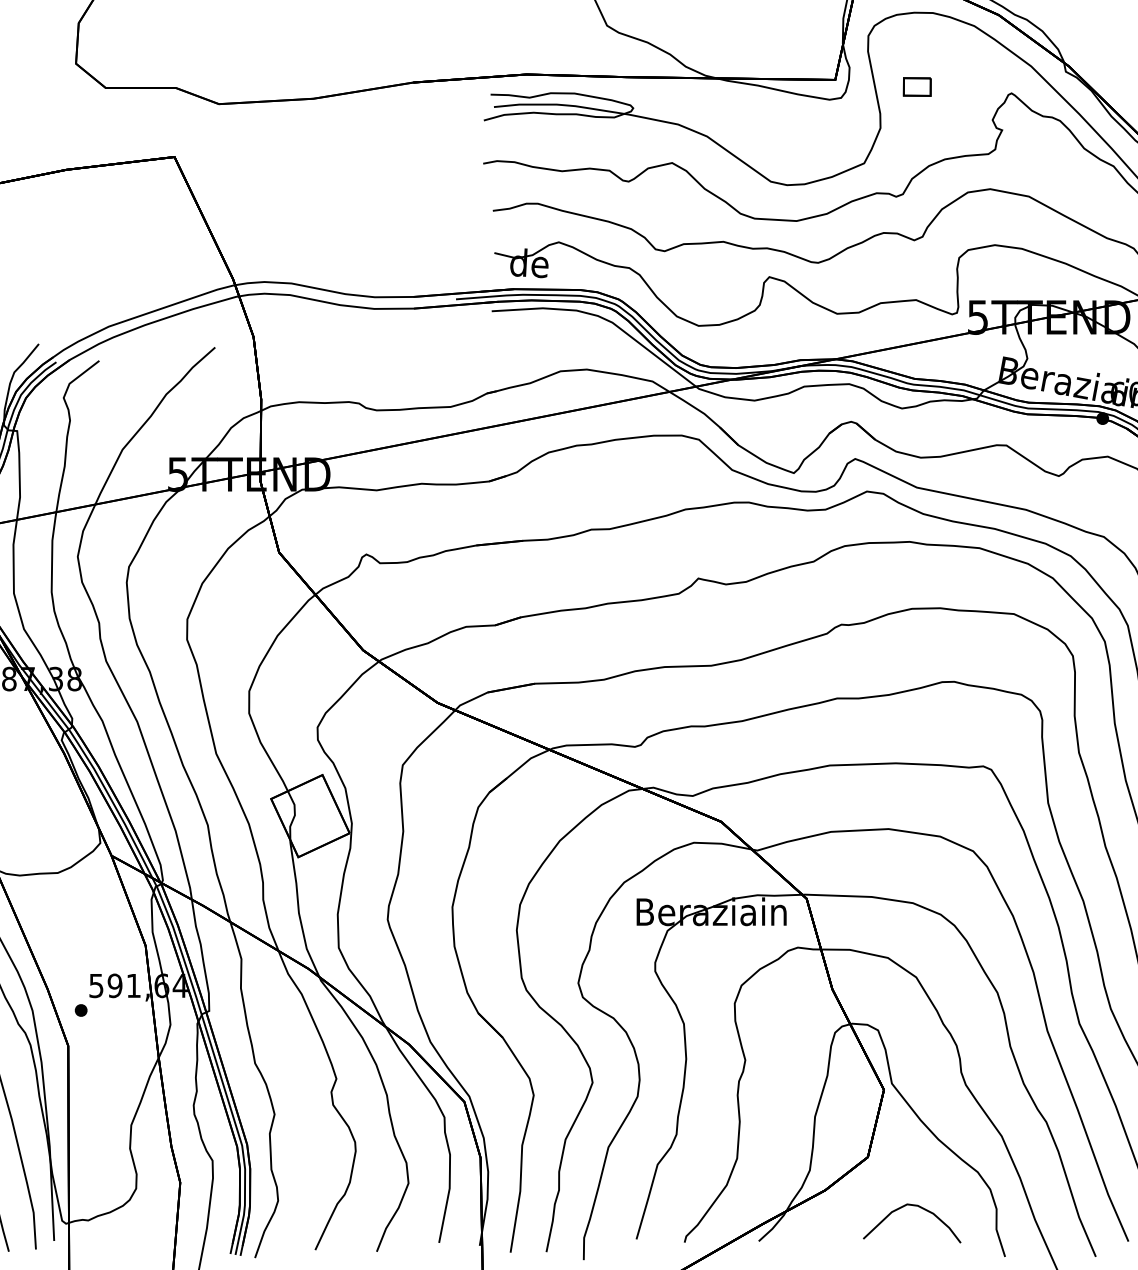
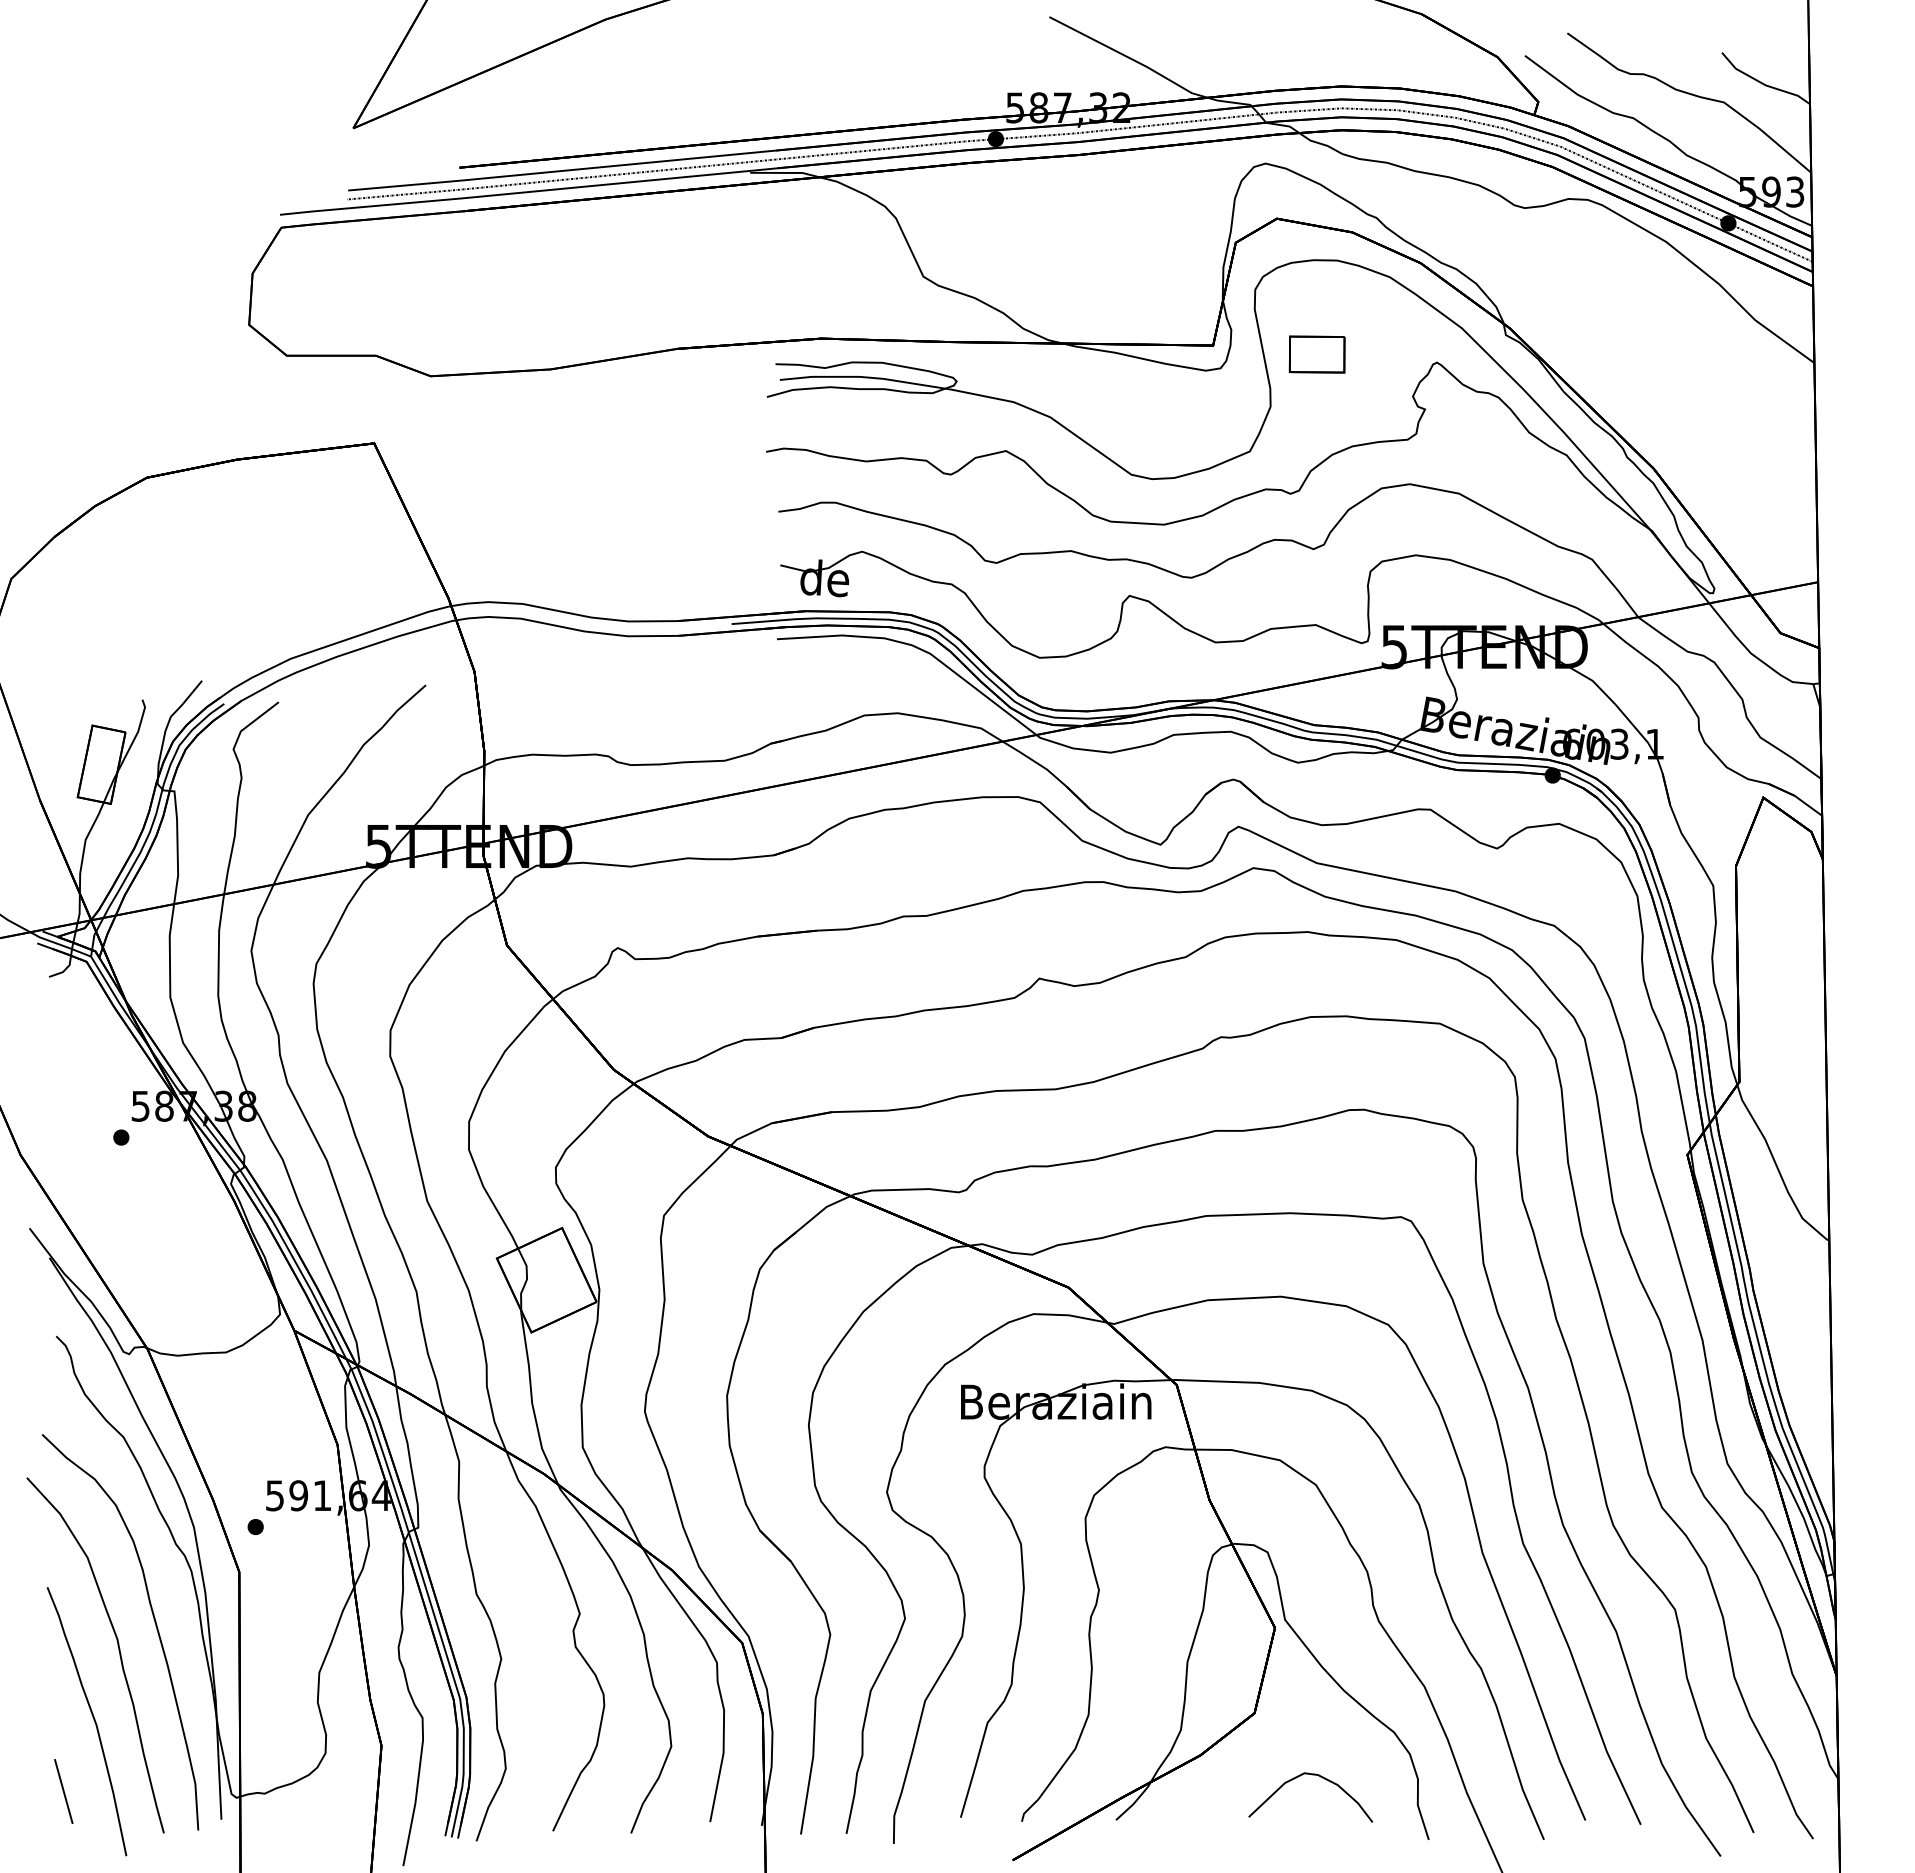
part: (917, 87) -> (1317, 354), size x1.6

